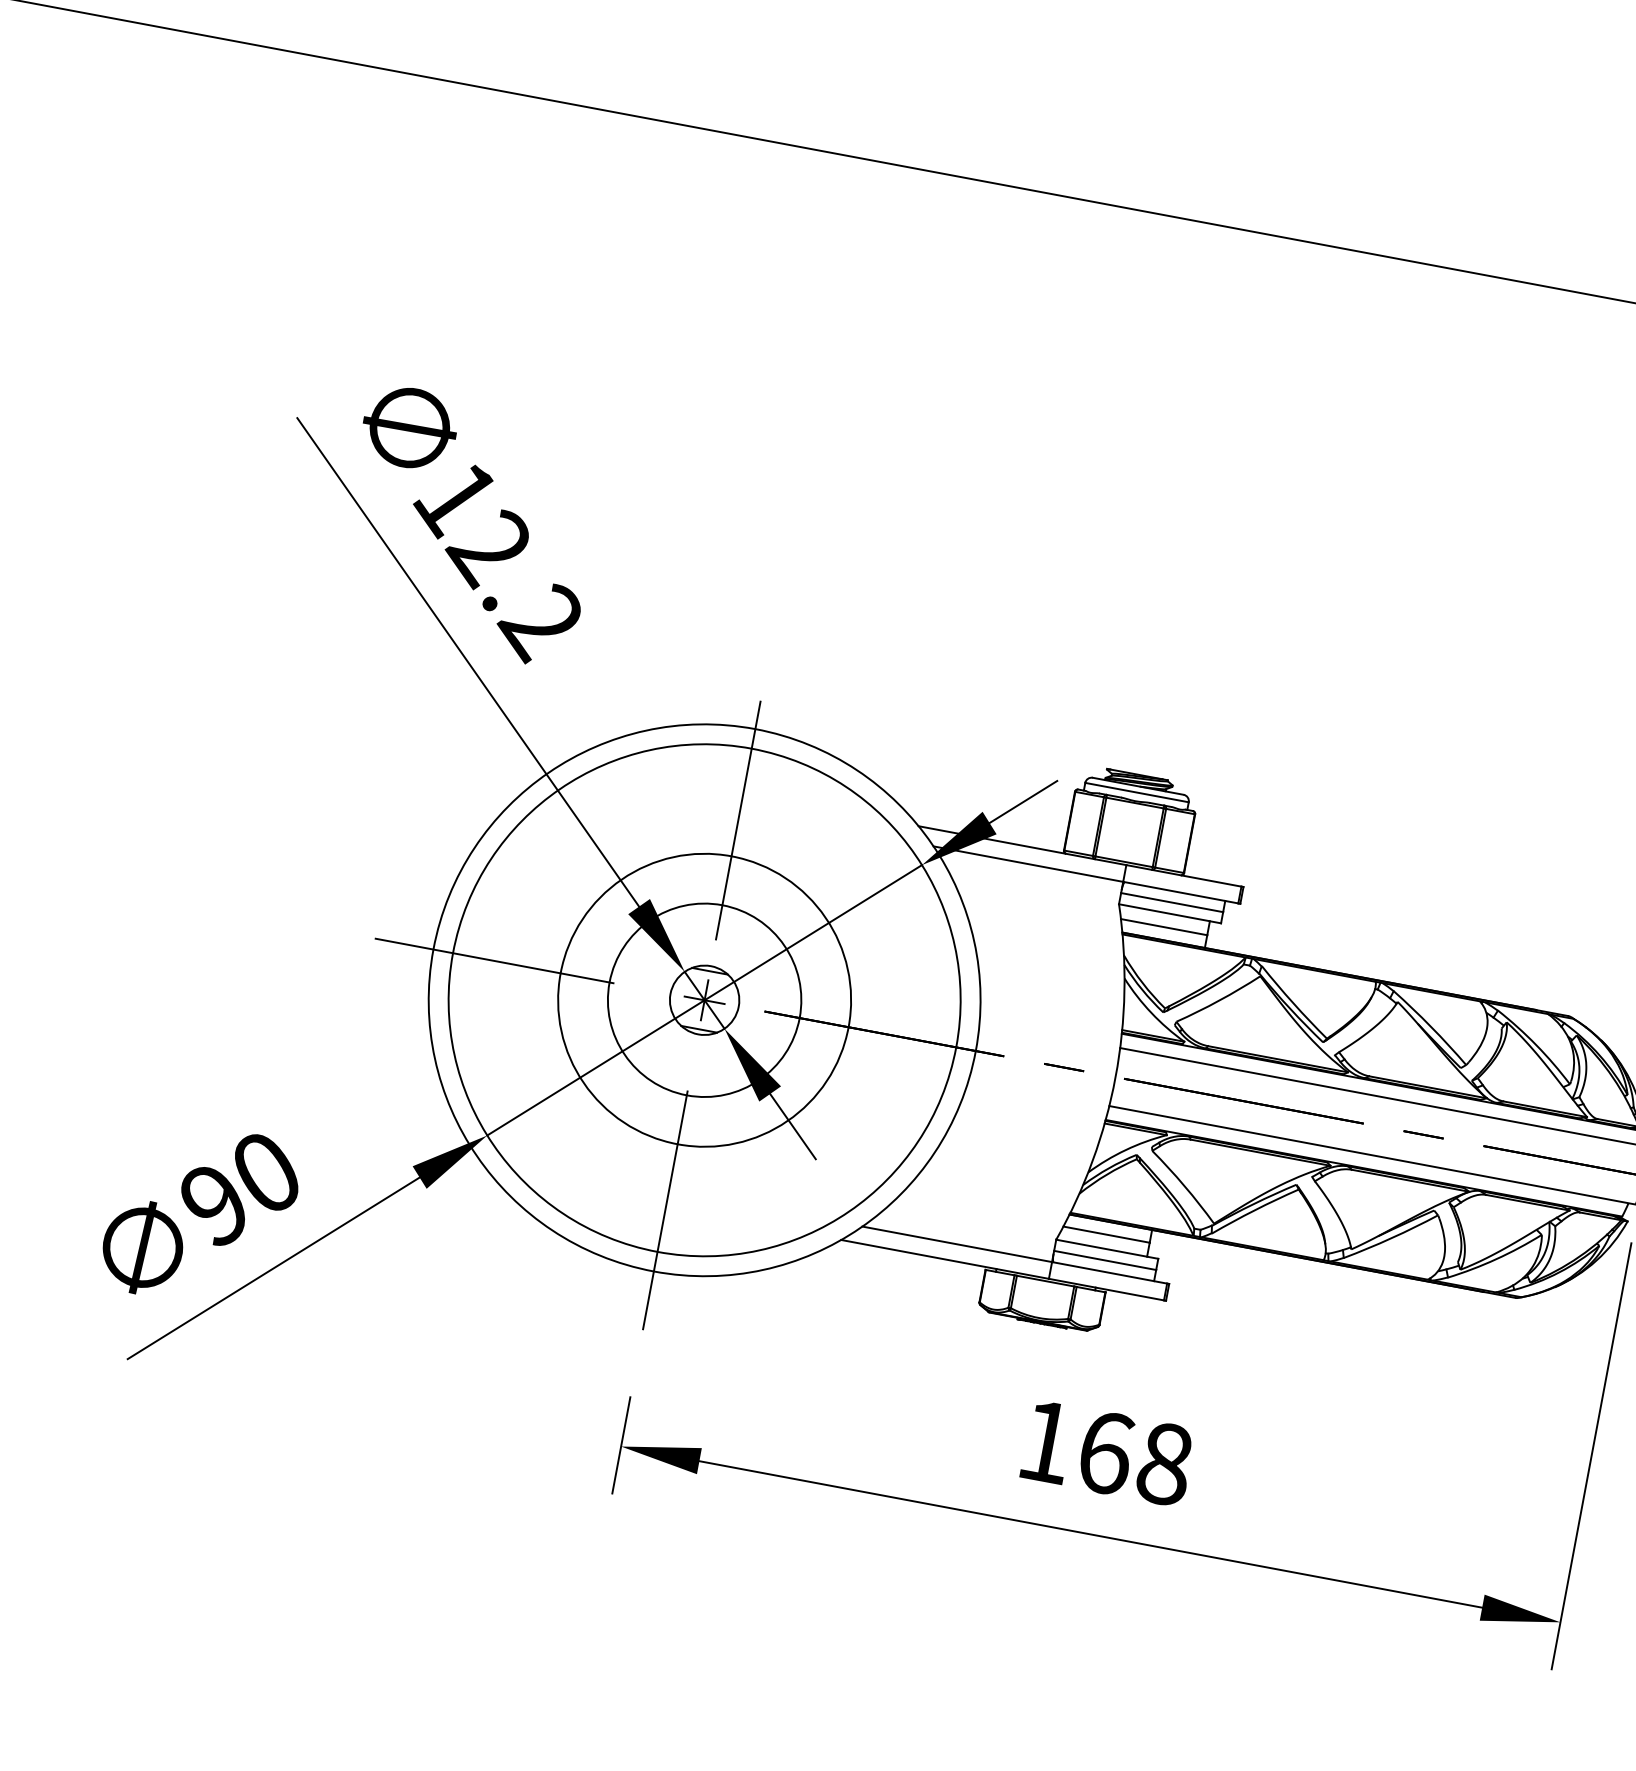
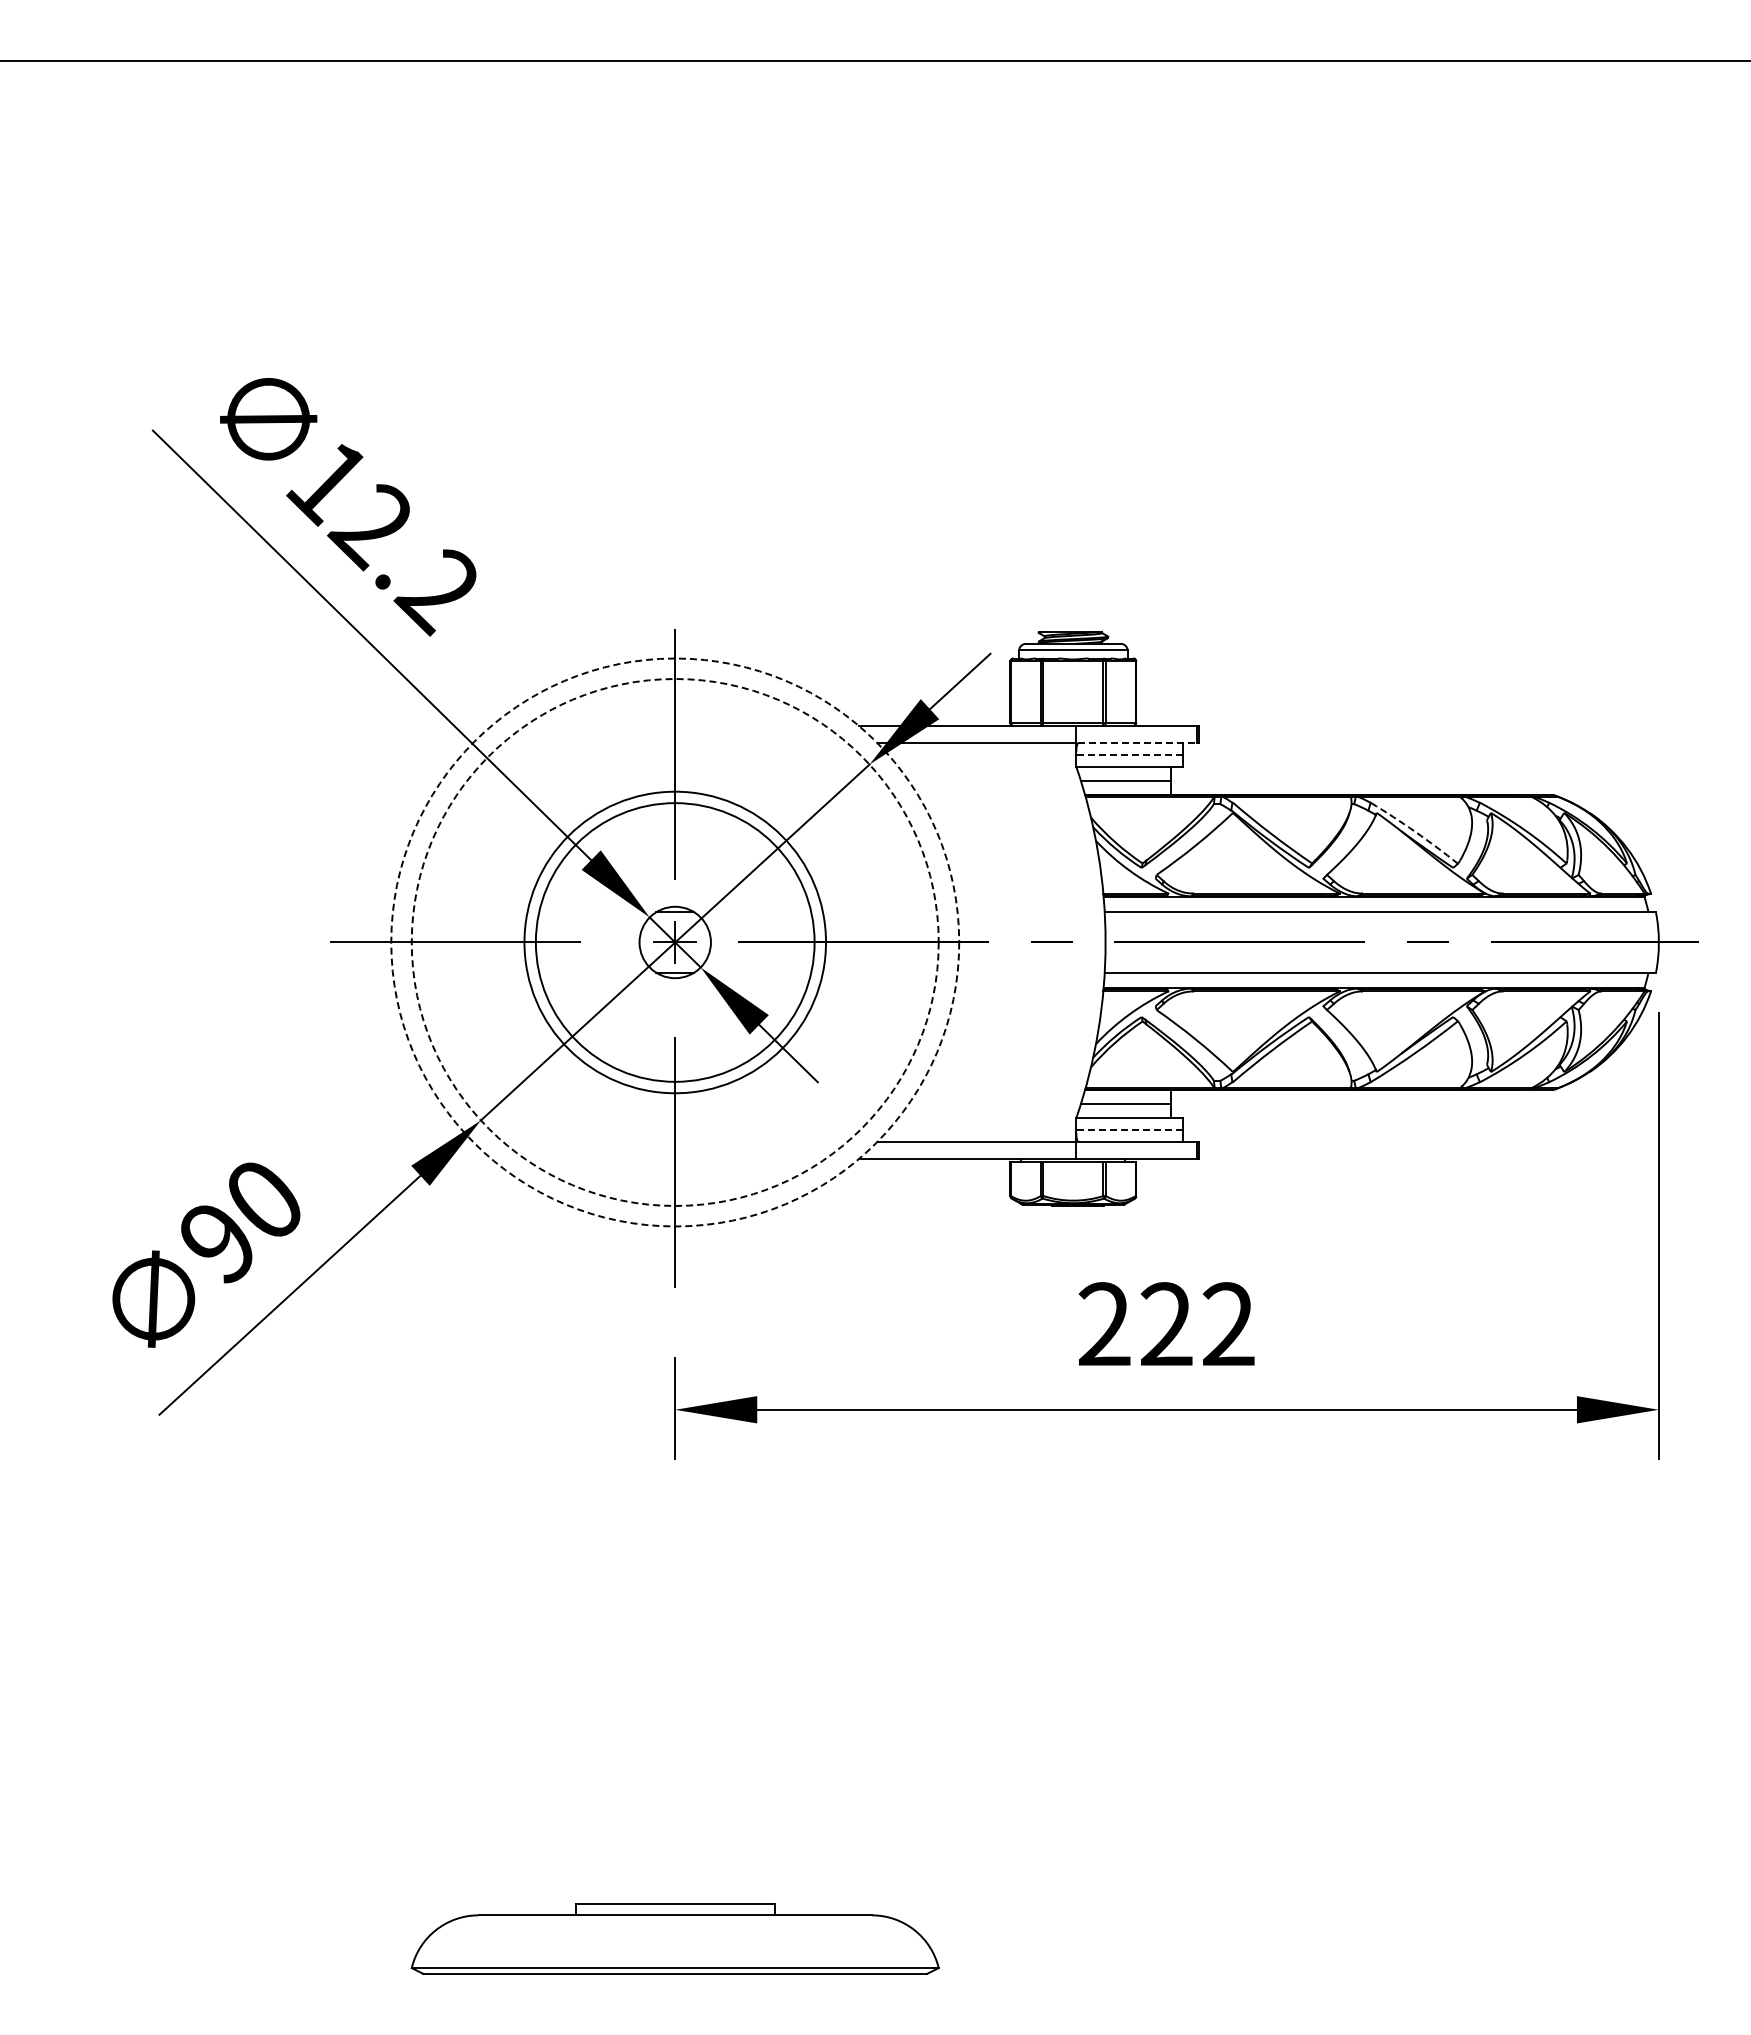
line: (1181, 892) -> (1137, 743), solid -> dashed
line: (1171, 902) -> (1129, 755), solid -> dashed
circle: (703, 1000) -> (674, 942), size x1.4
circle: (703, 1000) -> (674, 942), solid -> dashed
circle: (704, 1000) -> (675, 942), solid -> dashed
arc: (1431, 1026) -> (1415, 831), solid -> dashed
line: (1105, 1260) -> (1129, 1129), solid -> dashed
text: (1105, 1452) -> (1166, 1324), 168 -> 222

